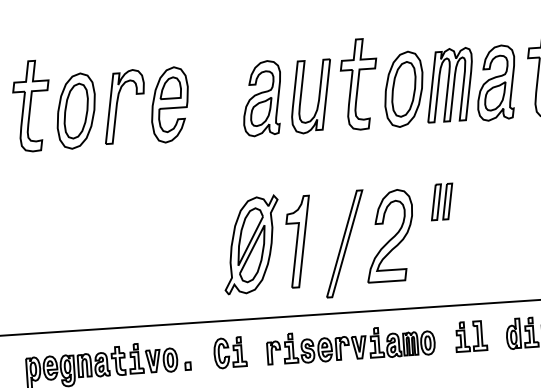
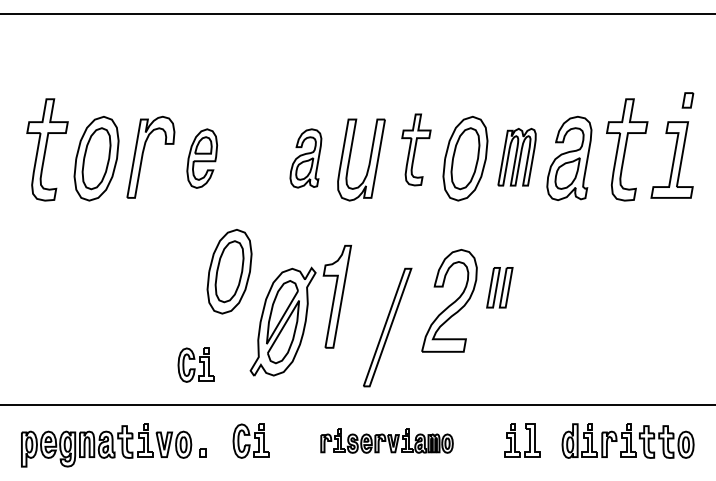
part: (359, 84) -> (416, 149), size x0.7
part: (449, 84) -> (516, 156), size x0.7
part: (261, 98) -> (305, 158), size x0.7
part: (170, 104) -> (202, 158), size x0.7
part: (200, 203) -> (229, 271), added
part: (389, 235) -> (449, 300), moved
part: (299, 241) -> (337, 296), moved
part: (176, 288) -> (195, 364), added
part: (350, 344) -> (386, 440), size x0.7

